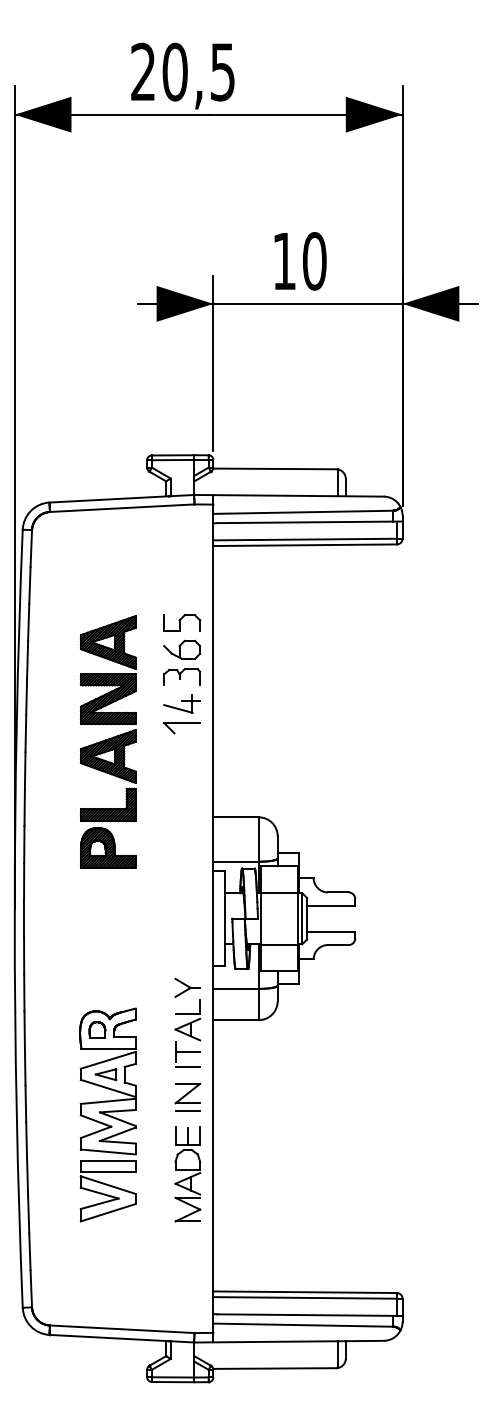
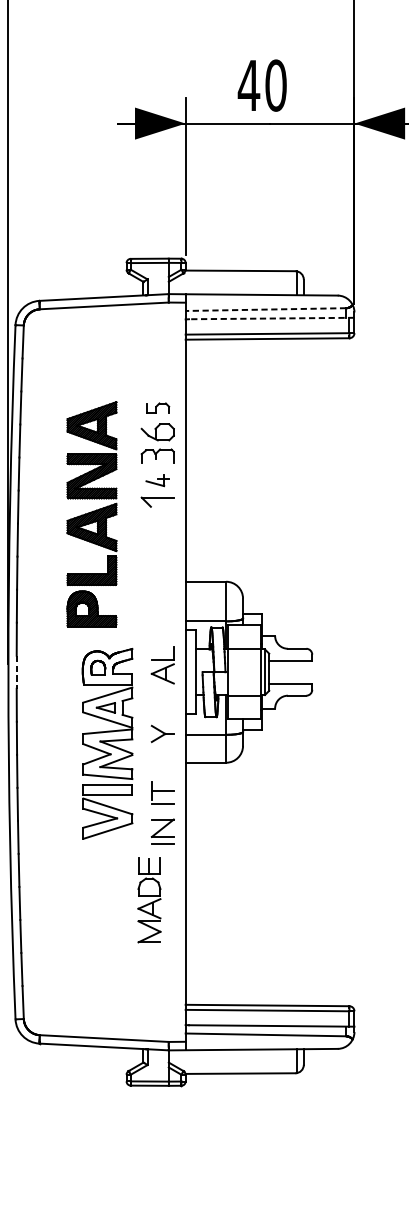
text: (283, 261) -> (248, 85), 10 -> 40
line: (303, 512) -> (266, 309), solid -> dashed
line: (309, 522) -> (271, 318), solid -> dashed
part: (182, 622) -> (158, 407), size x0.7
part: (181, 703) -> (157, 480), size x0.7
line: (24, 918) -> (17, 672), solid -> dashed
part: (187, 1020) -> (162, 665), moved
part: (107, 1114) -> (107, 743), moved
part: (187, 1174) -> (149, 900), moved

